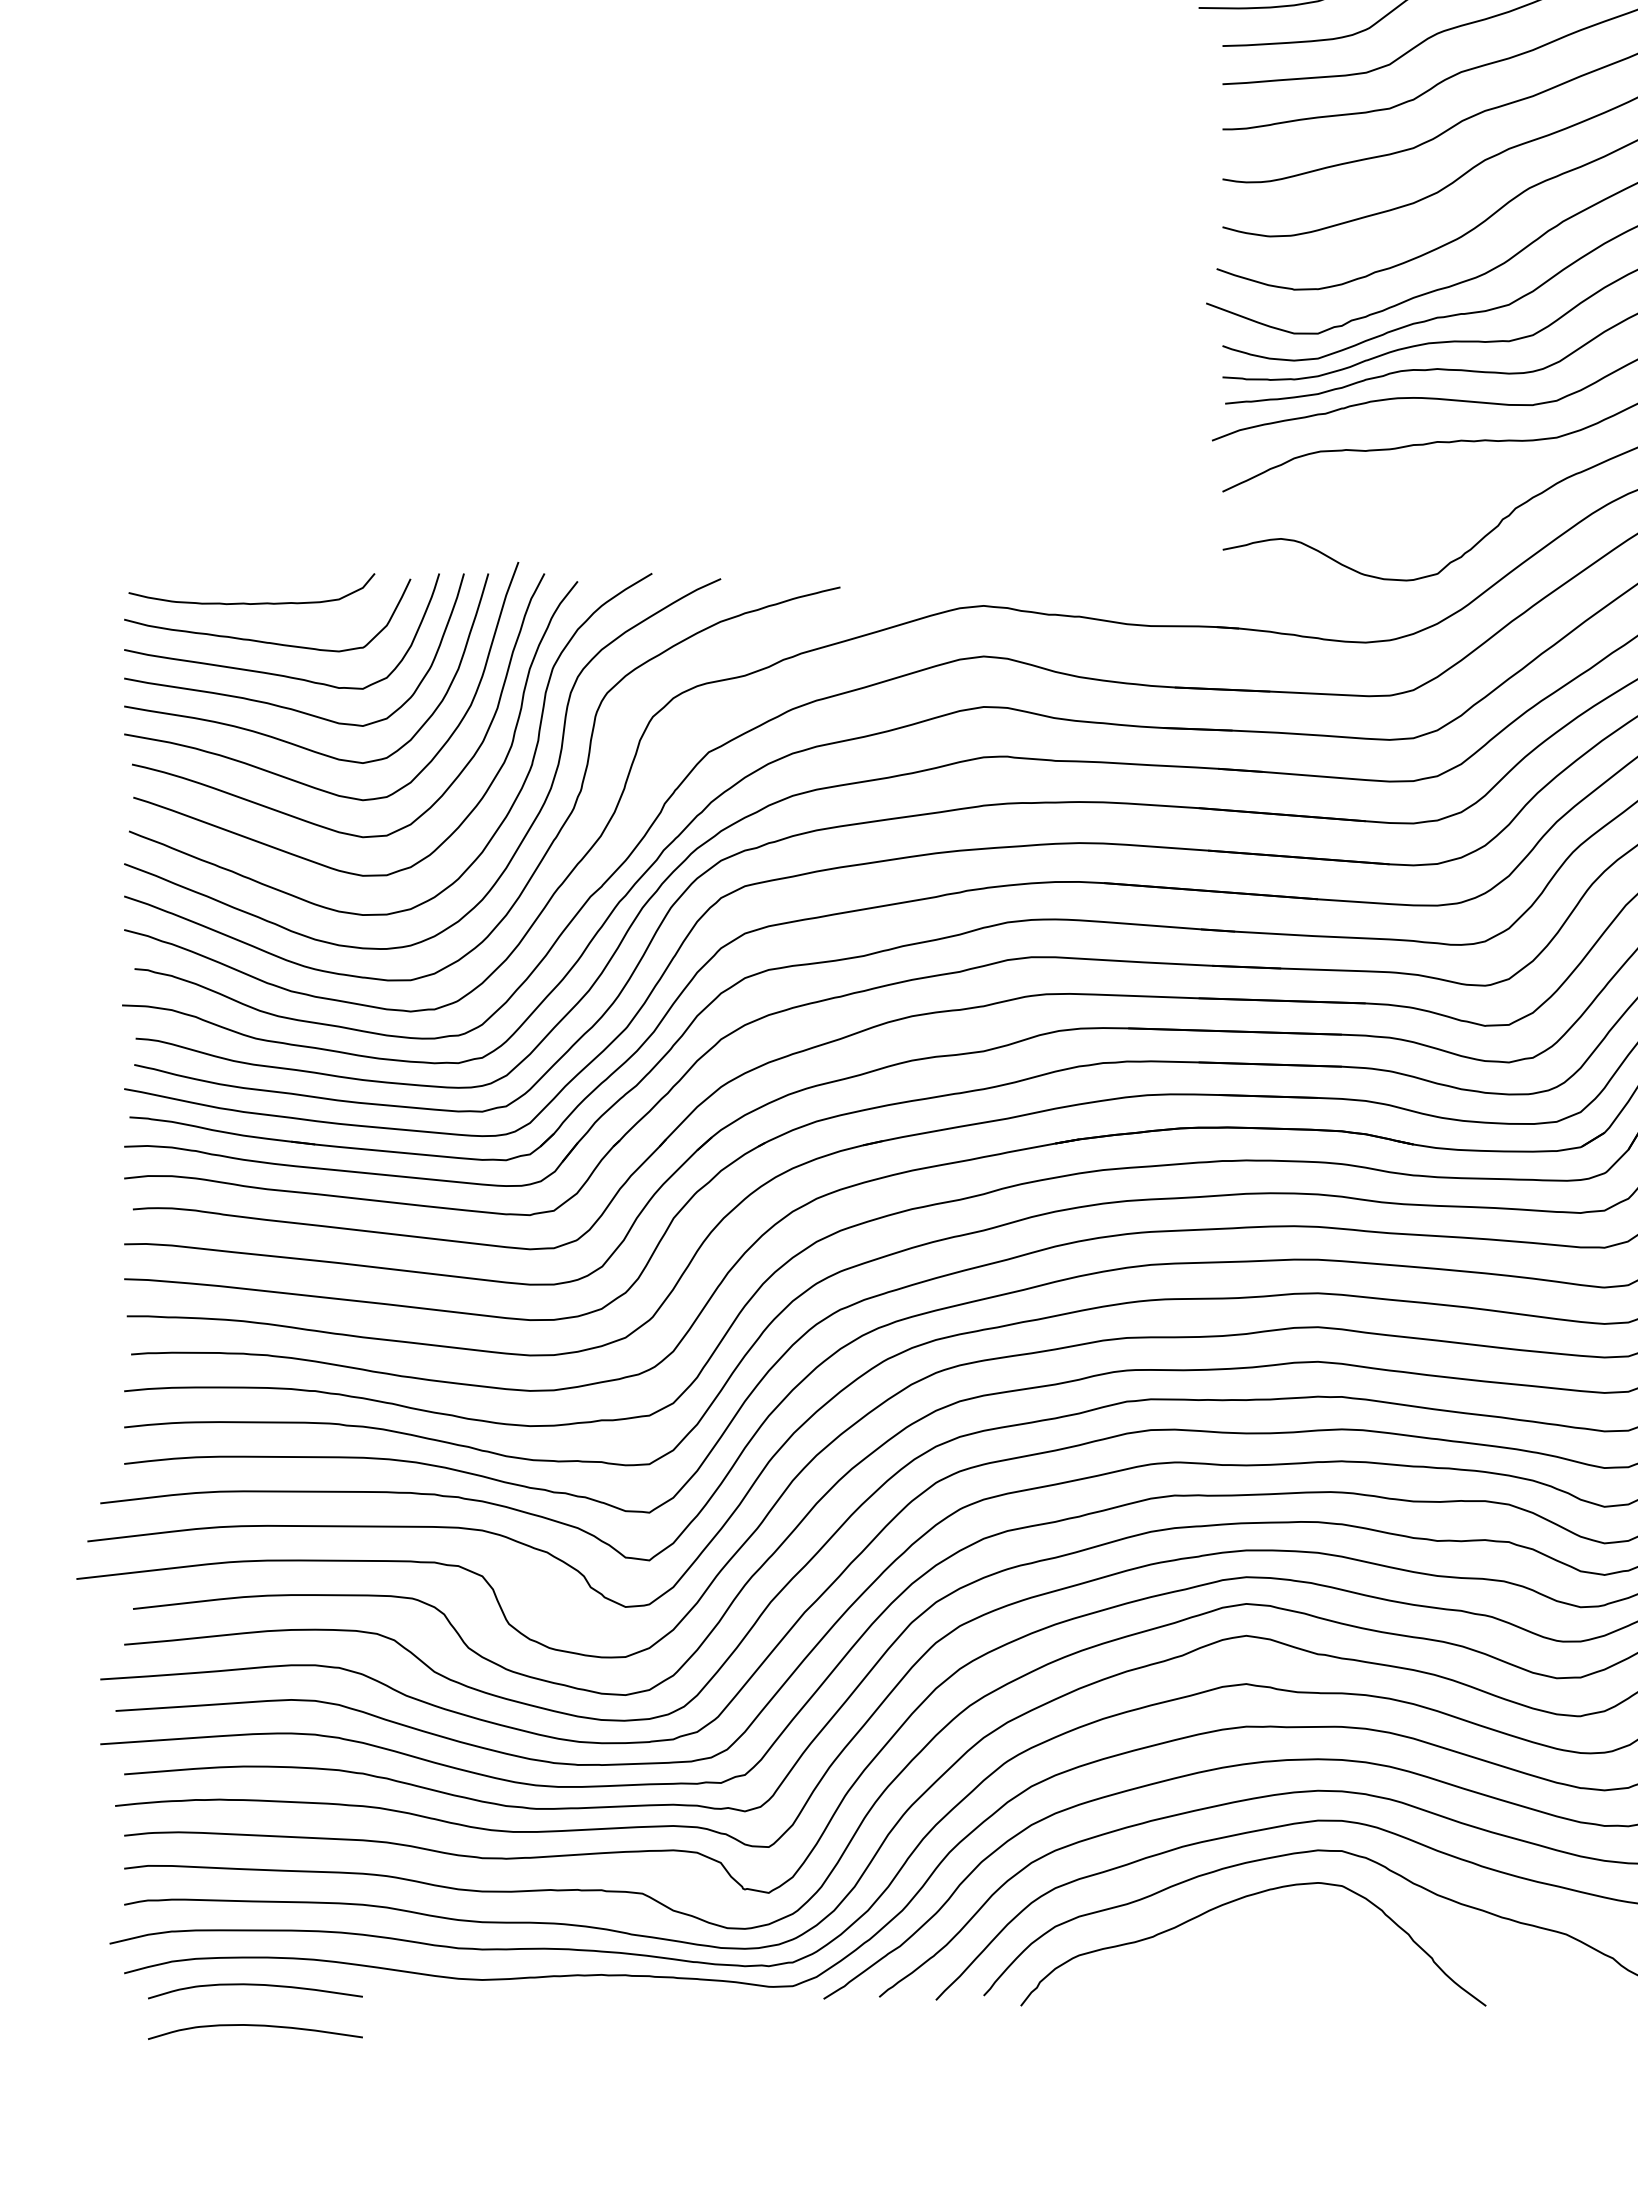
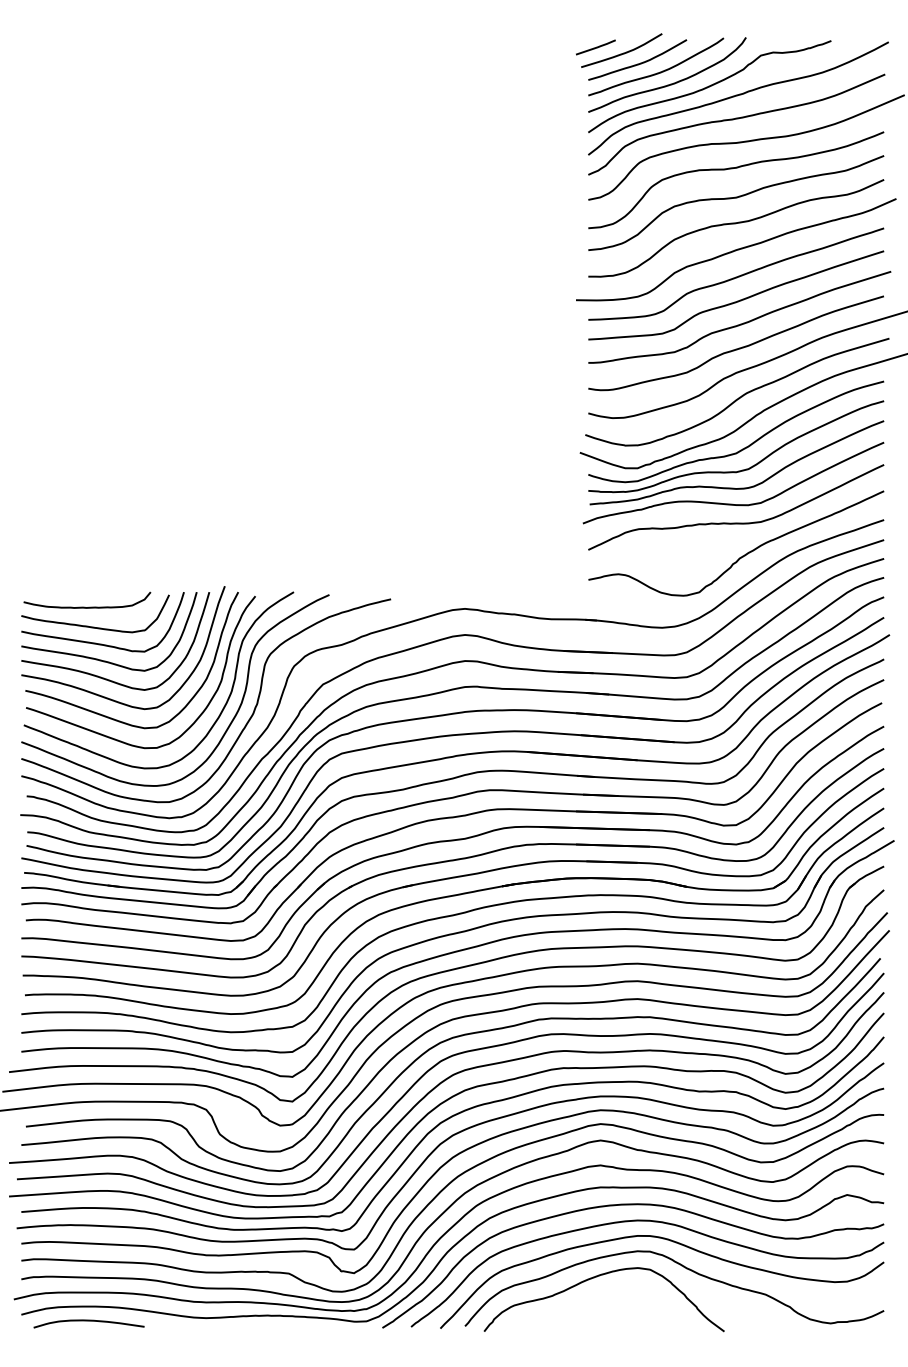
curve: (254, 2027) -> (88, 1342), removed

